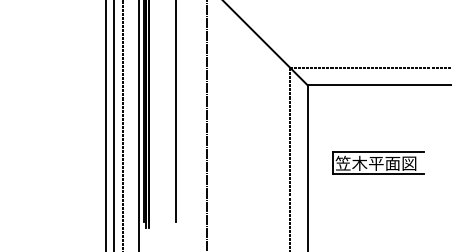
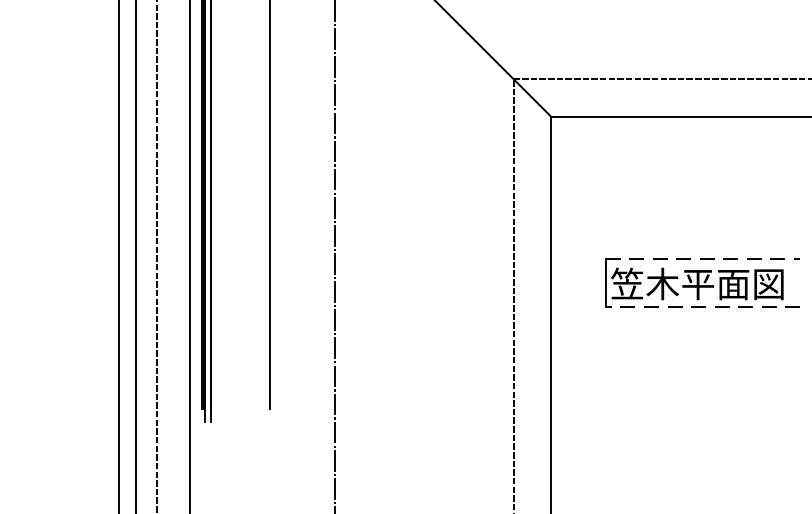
line: (379, 151) -> (704, 258), solid -> dashed
line: (378, 174) -> (702, 307), solid -> dashed

